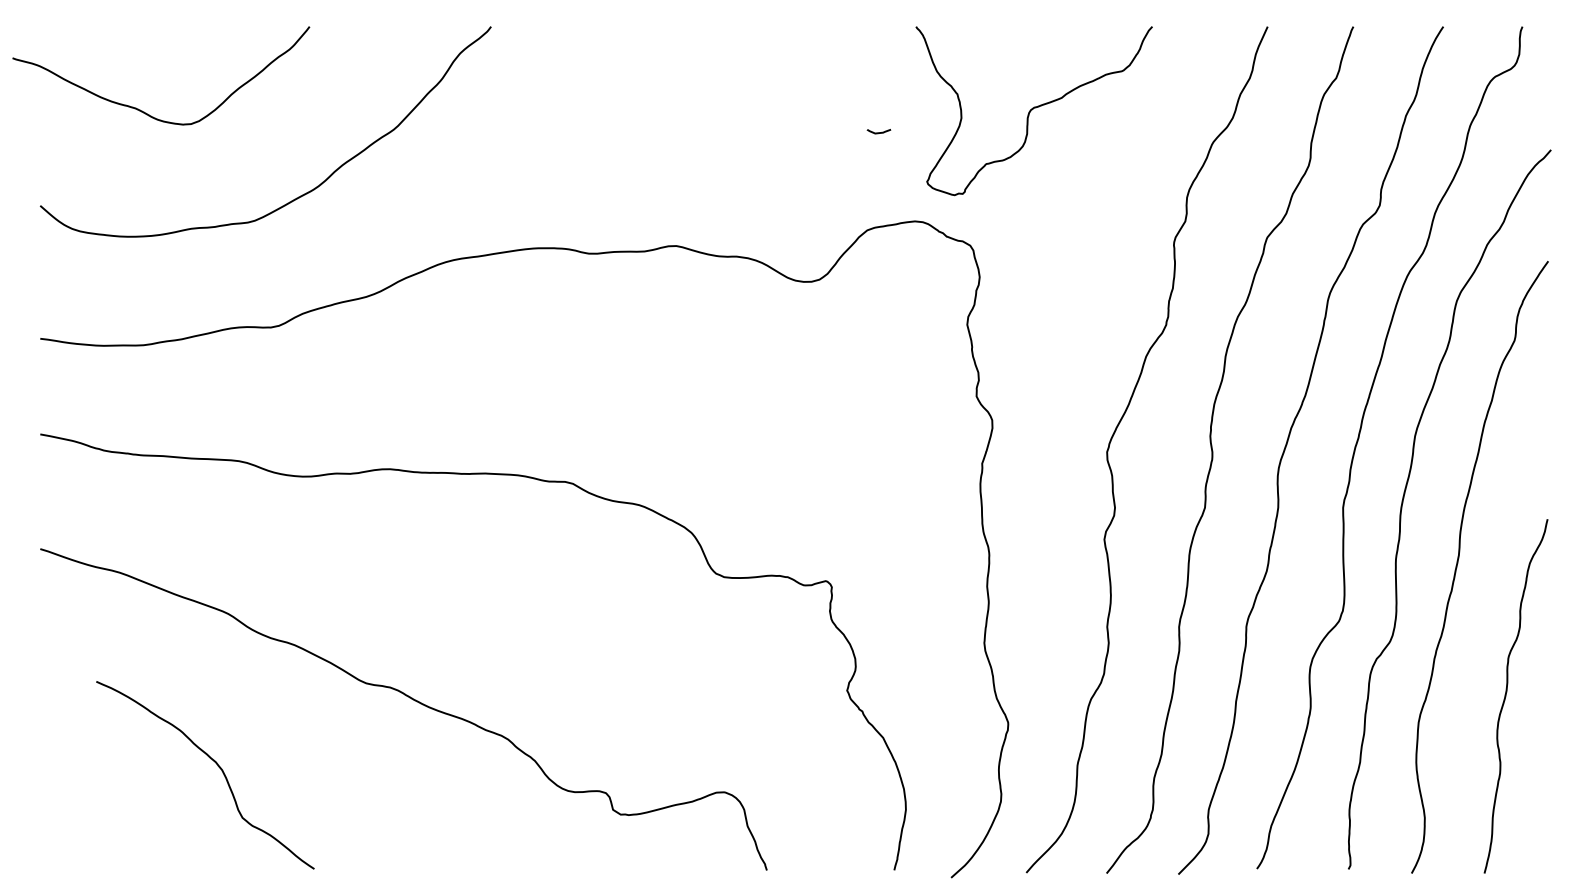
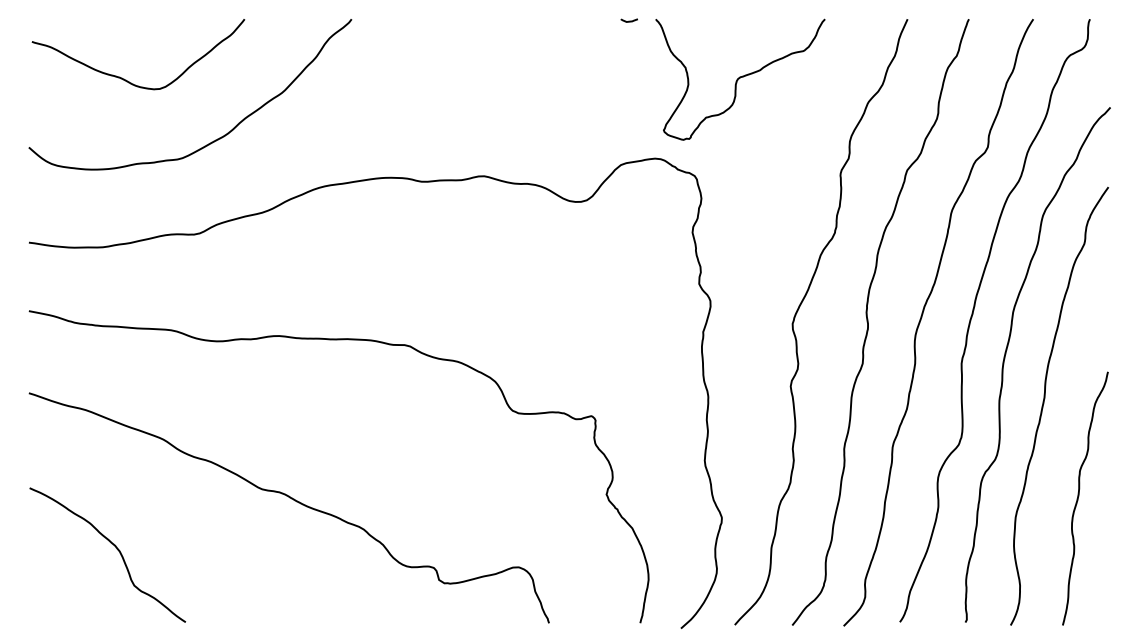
curve: (144, 111) -> (126, 79), moved
curve: (878, 132) -> (628, 21), moved
curve: (217, 766) -> (116, 548), moved

